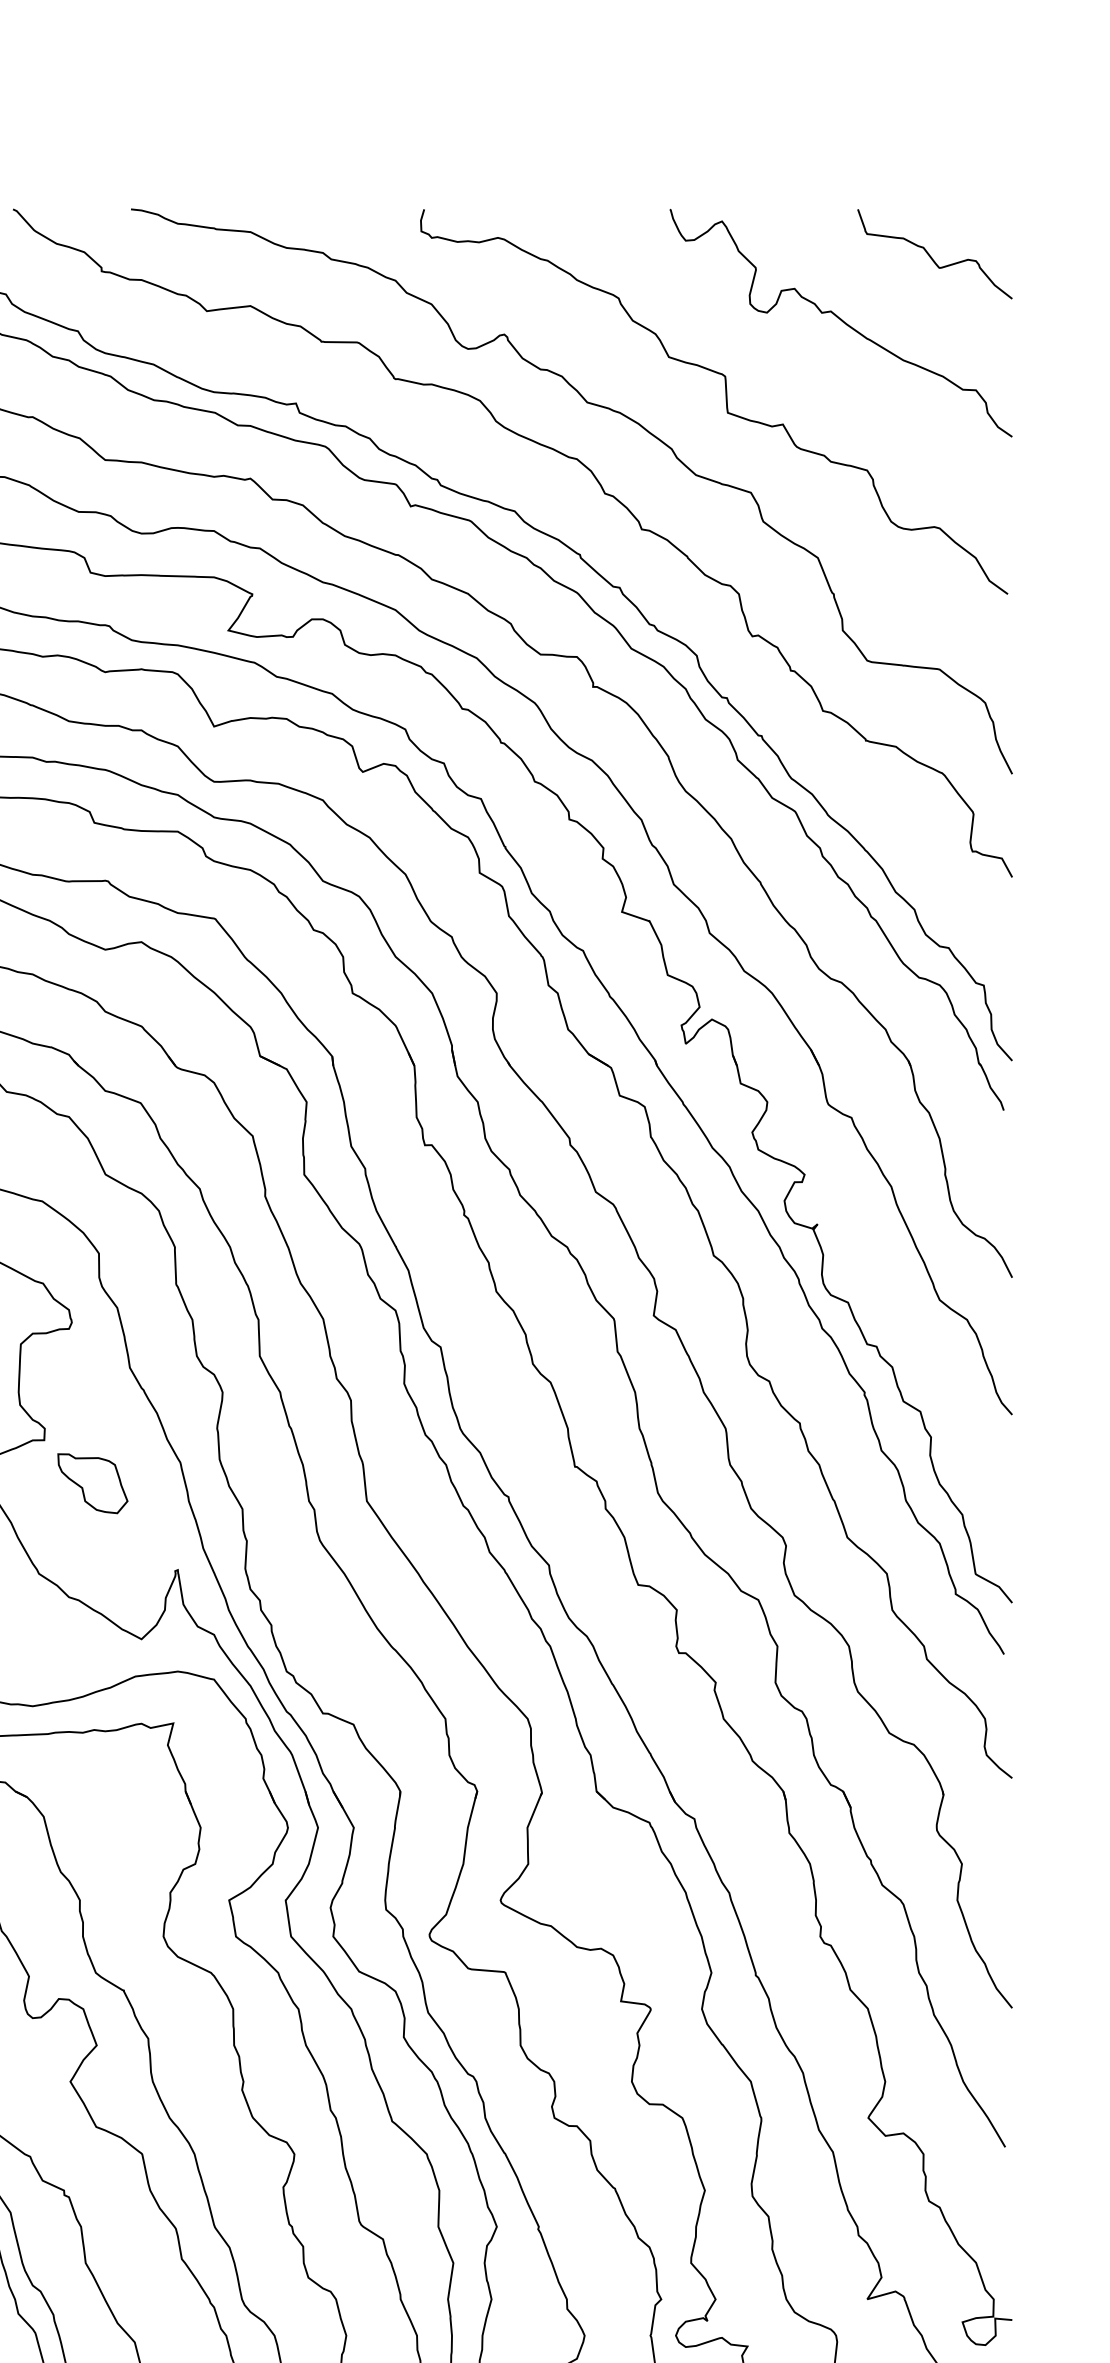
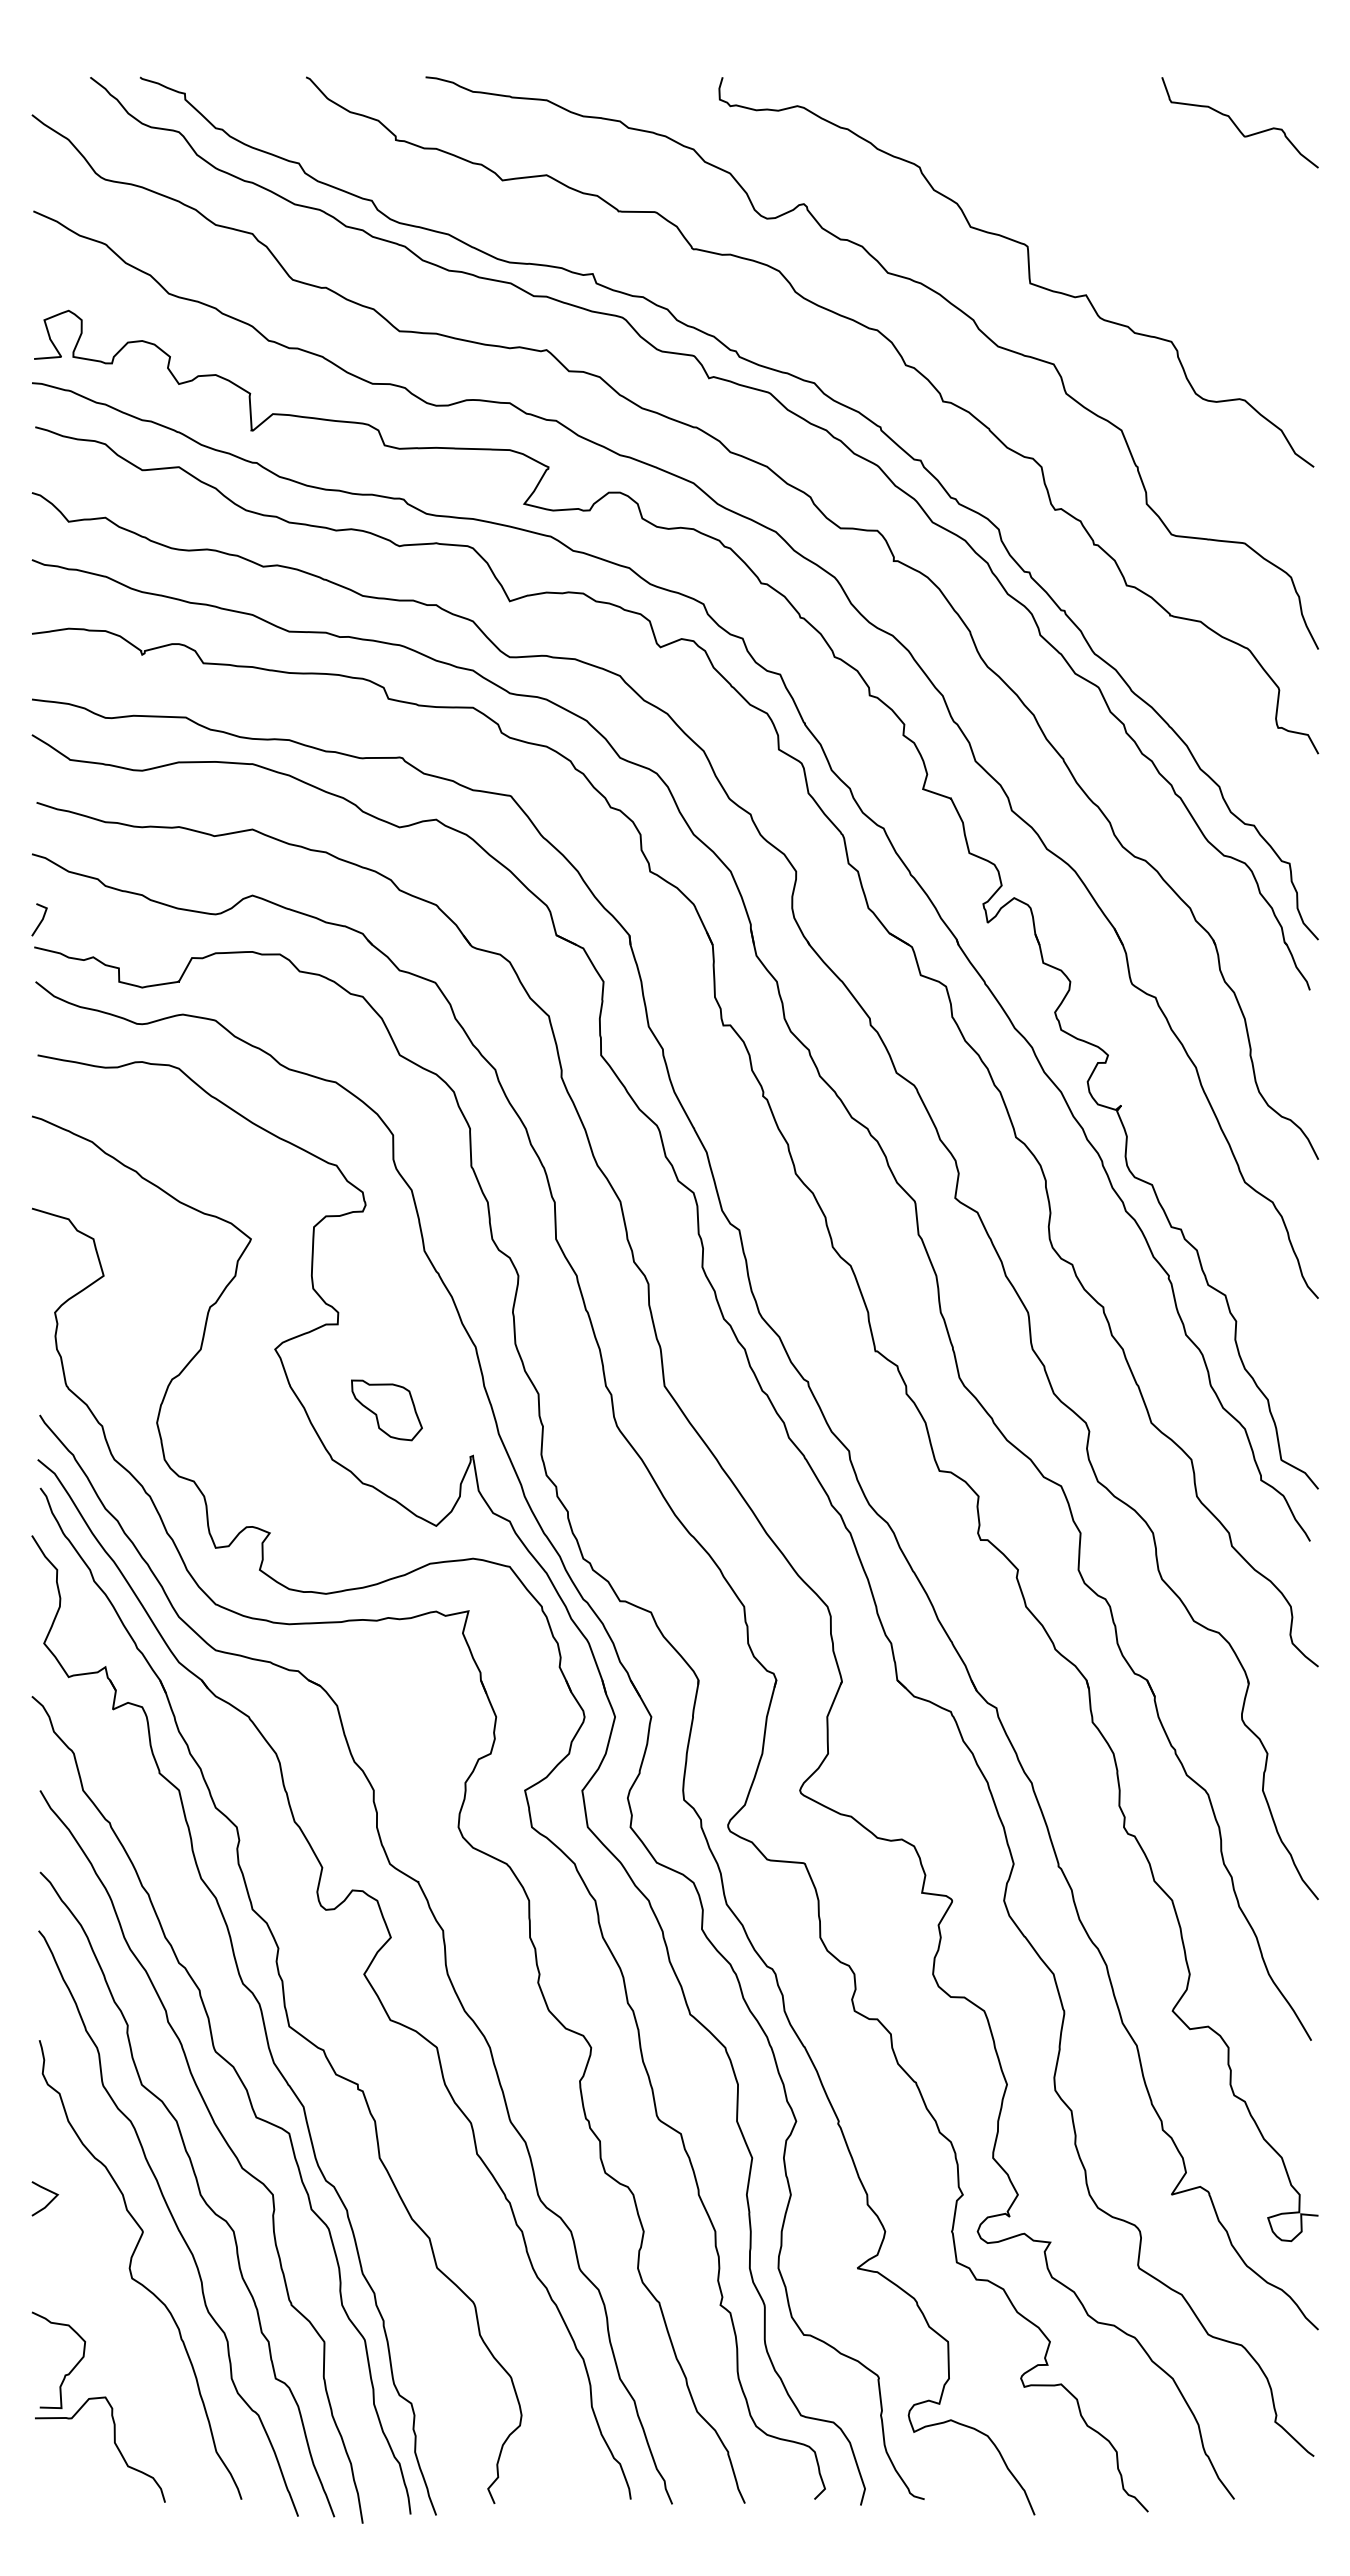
curve: (841, 321) -> (1145, 190), removed
part: (92, 1483) -> (386, 1410), moved

